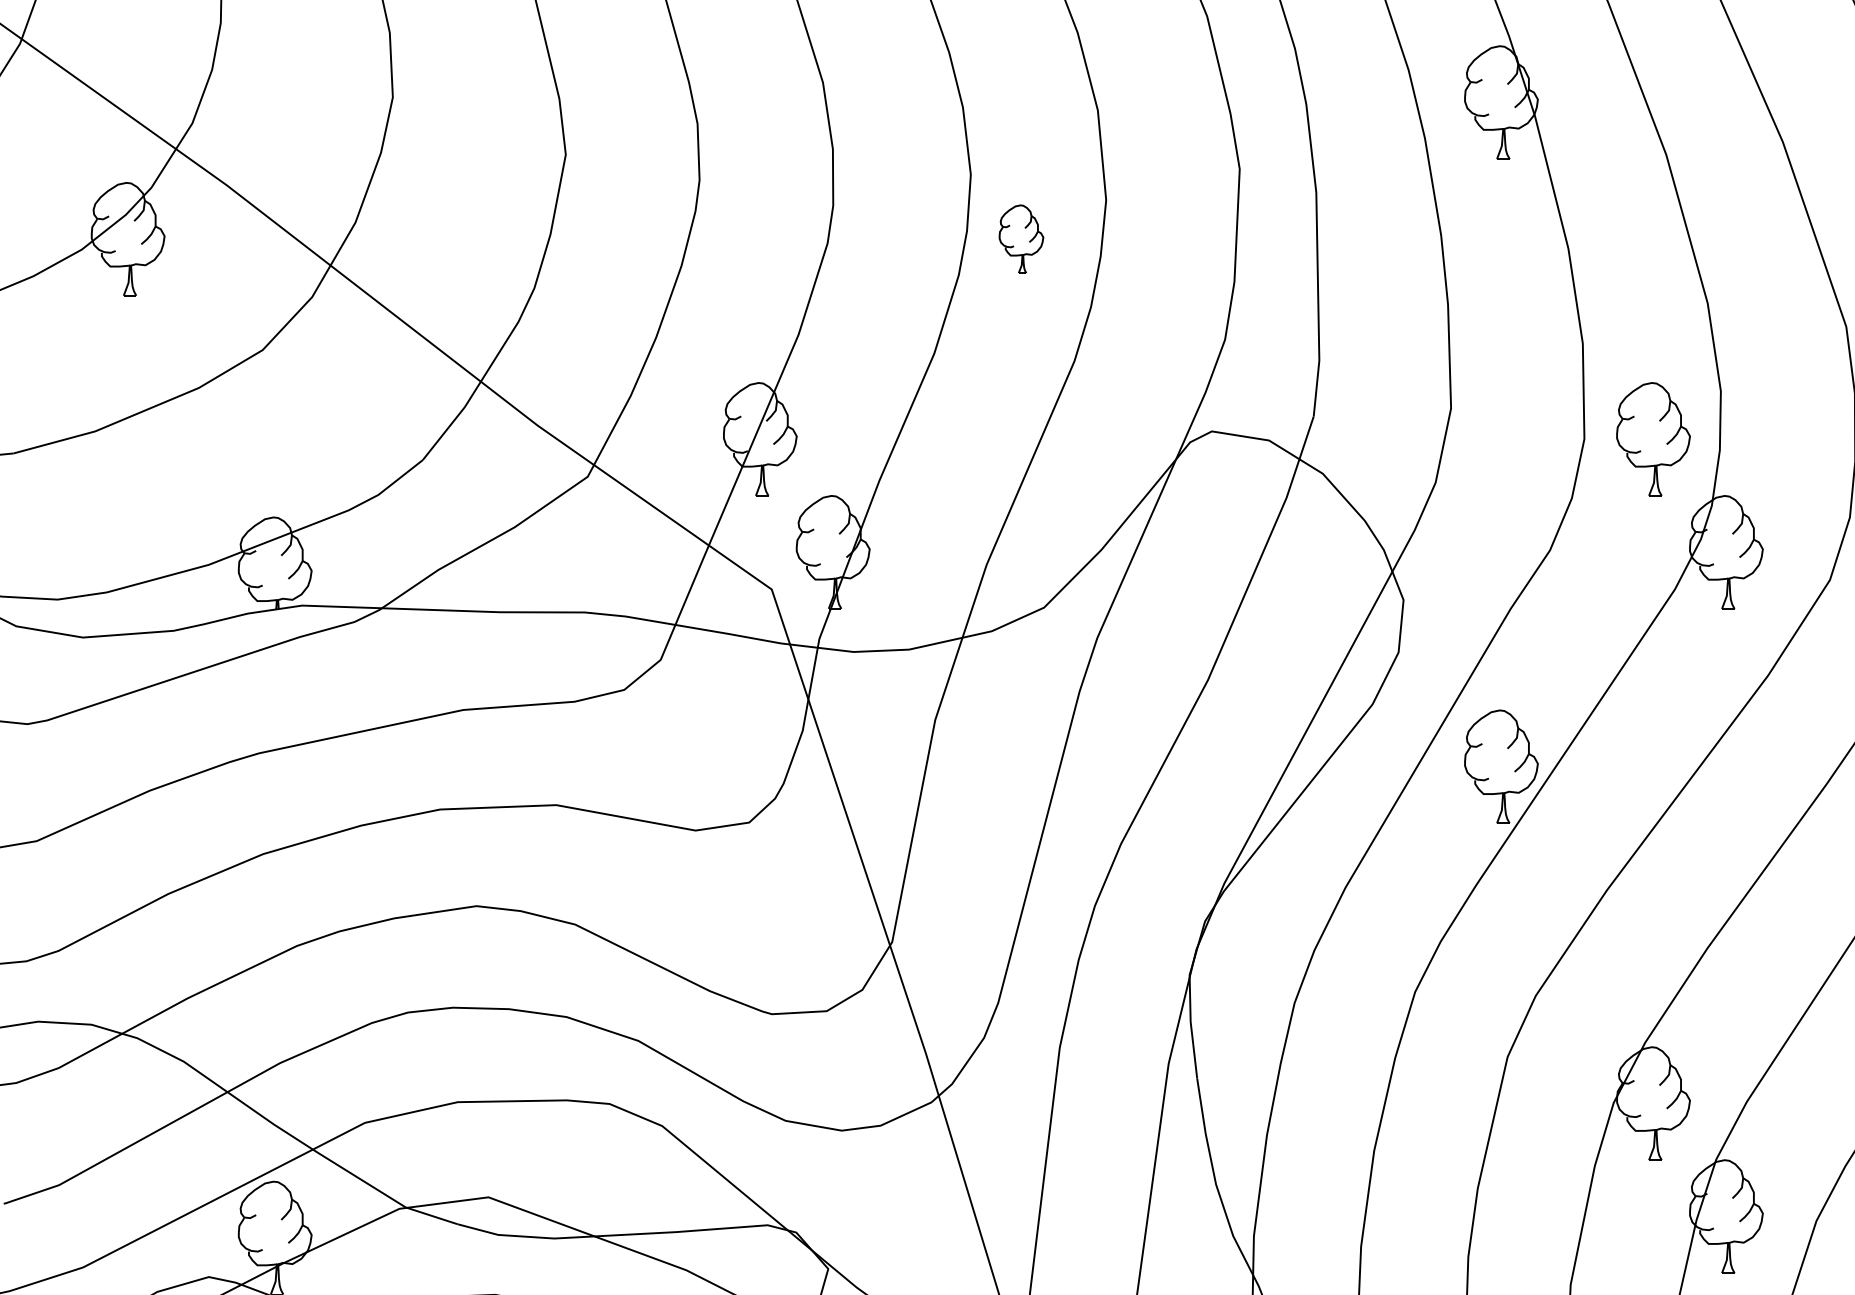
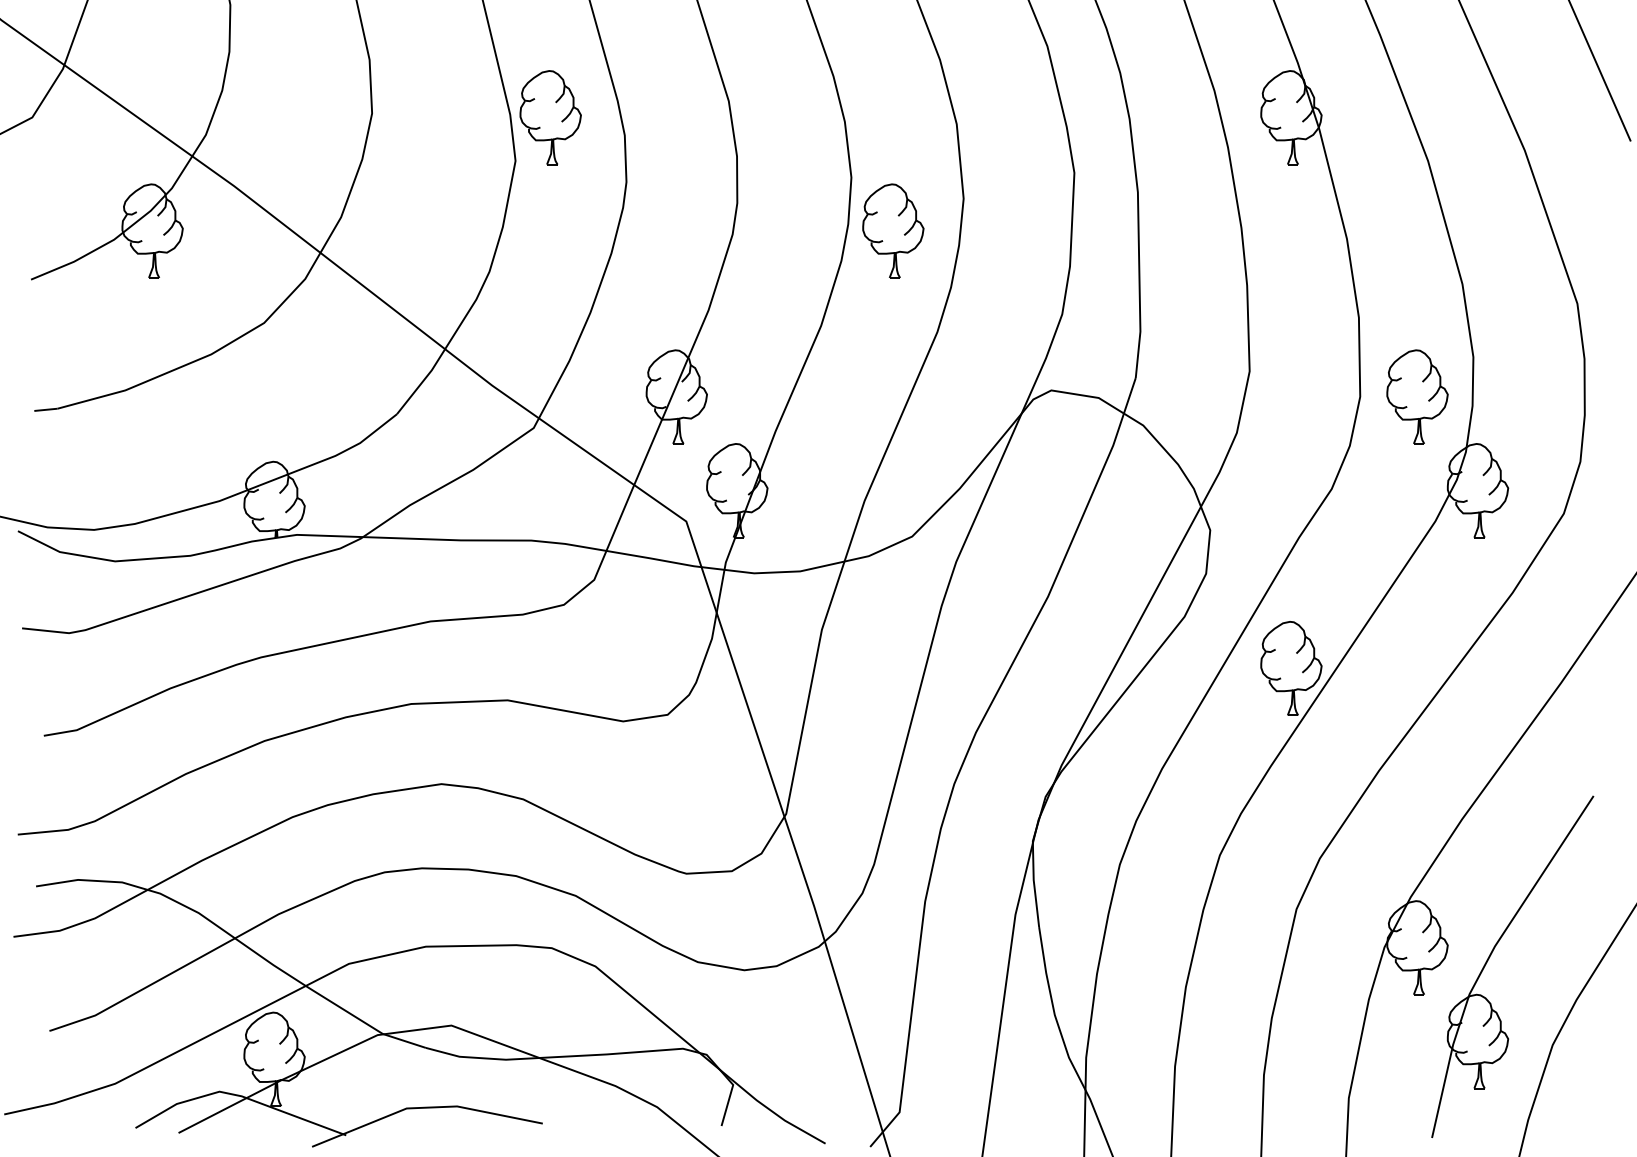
part: (607, 102) -> (550, 117), added
part: (1021, 238) -> (893, 230), size x1.67

